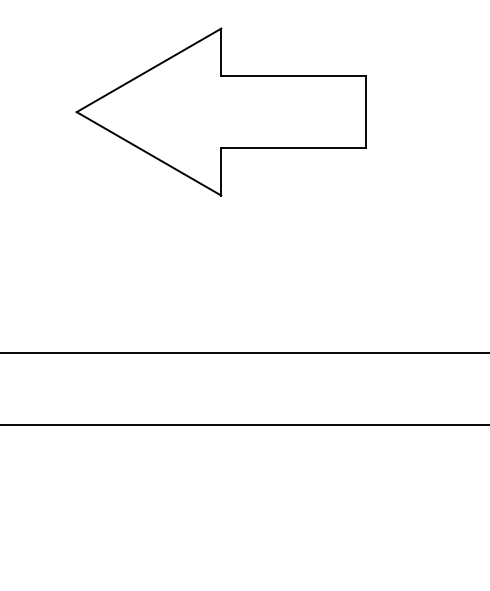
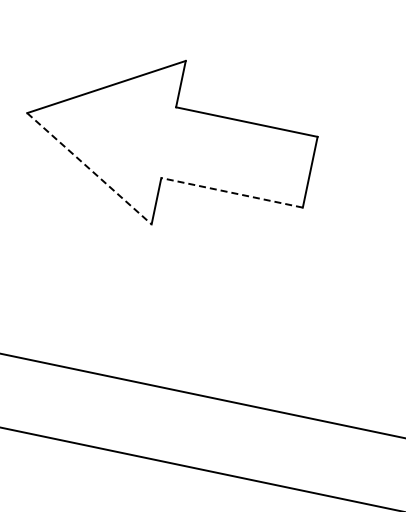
line: (293, 148) -> (231, 193), solid -> dashed
line: (149, 154) -> (89, 169), solid -> dashed

